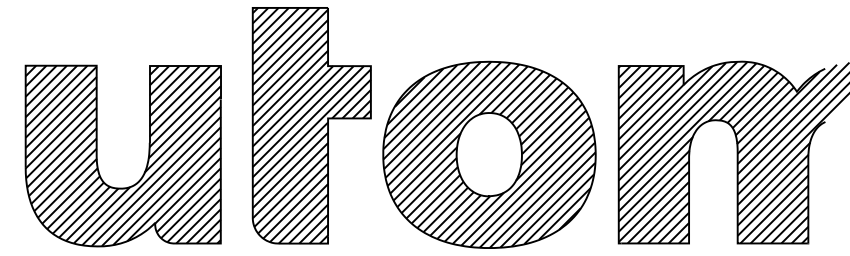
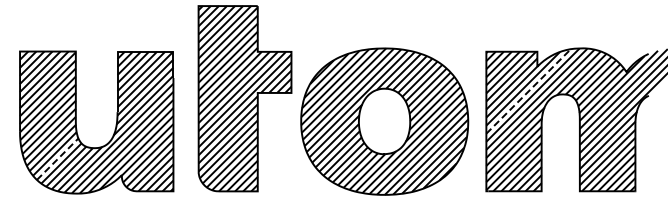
line: (672, 116) -> (528, 91), solid -> dashed
line: (74, 201) -> (58, 158), solid -> dashed

